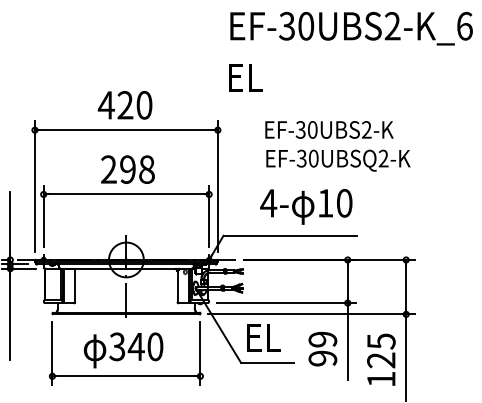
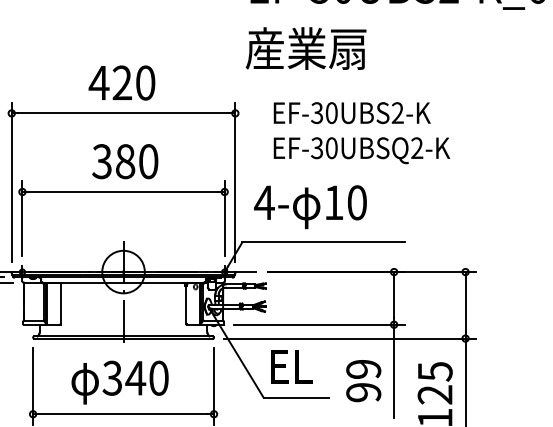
text: (275, 76) -> (305, 47), EL -> 産業扇
text: (329, 129) -> (352, 112), moved
text: (338, 160) -> (362, 150), moved
text: (127, 169) -> (124, 161), 298 -> 380
text: (306, 206) -> (310, 206), moved

